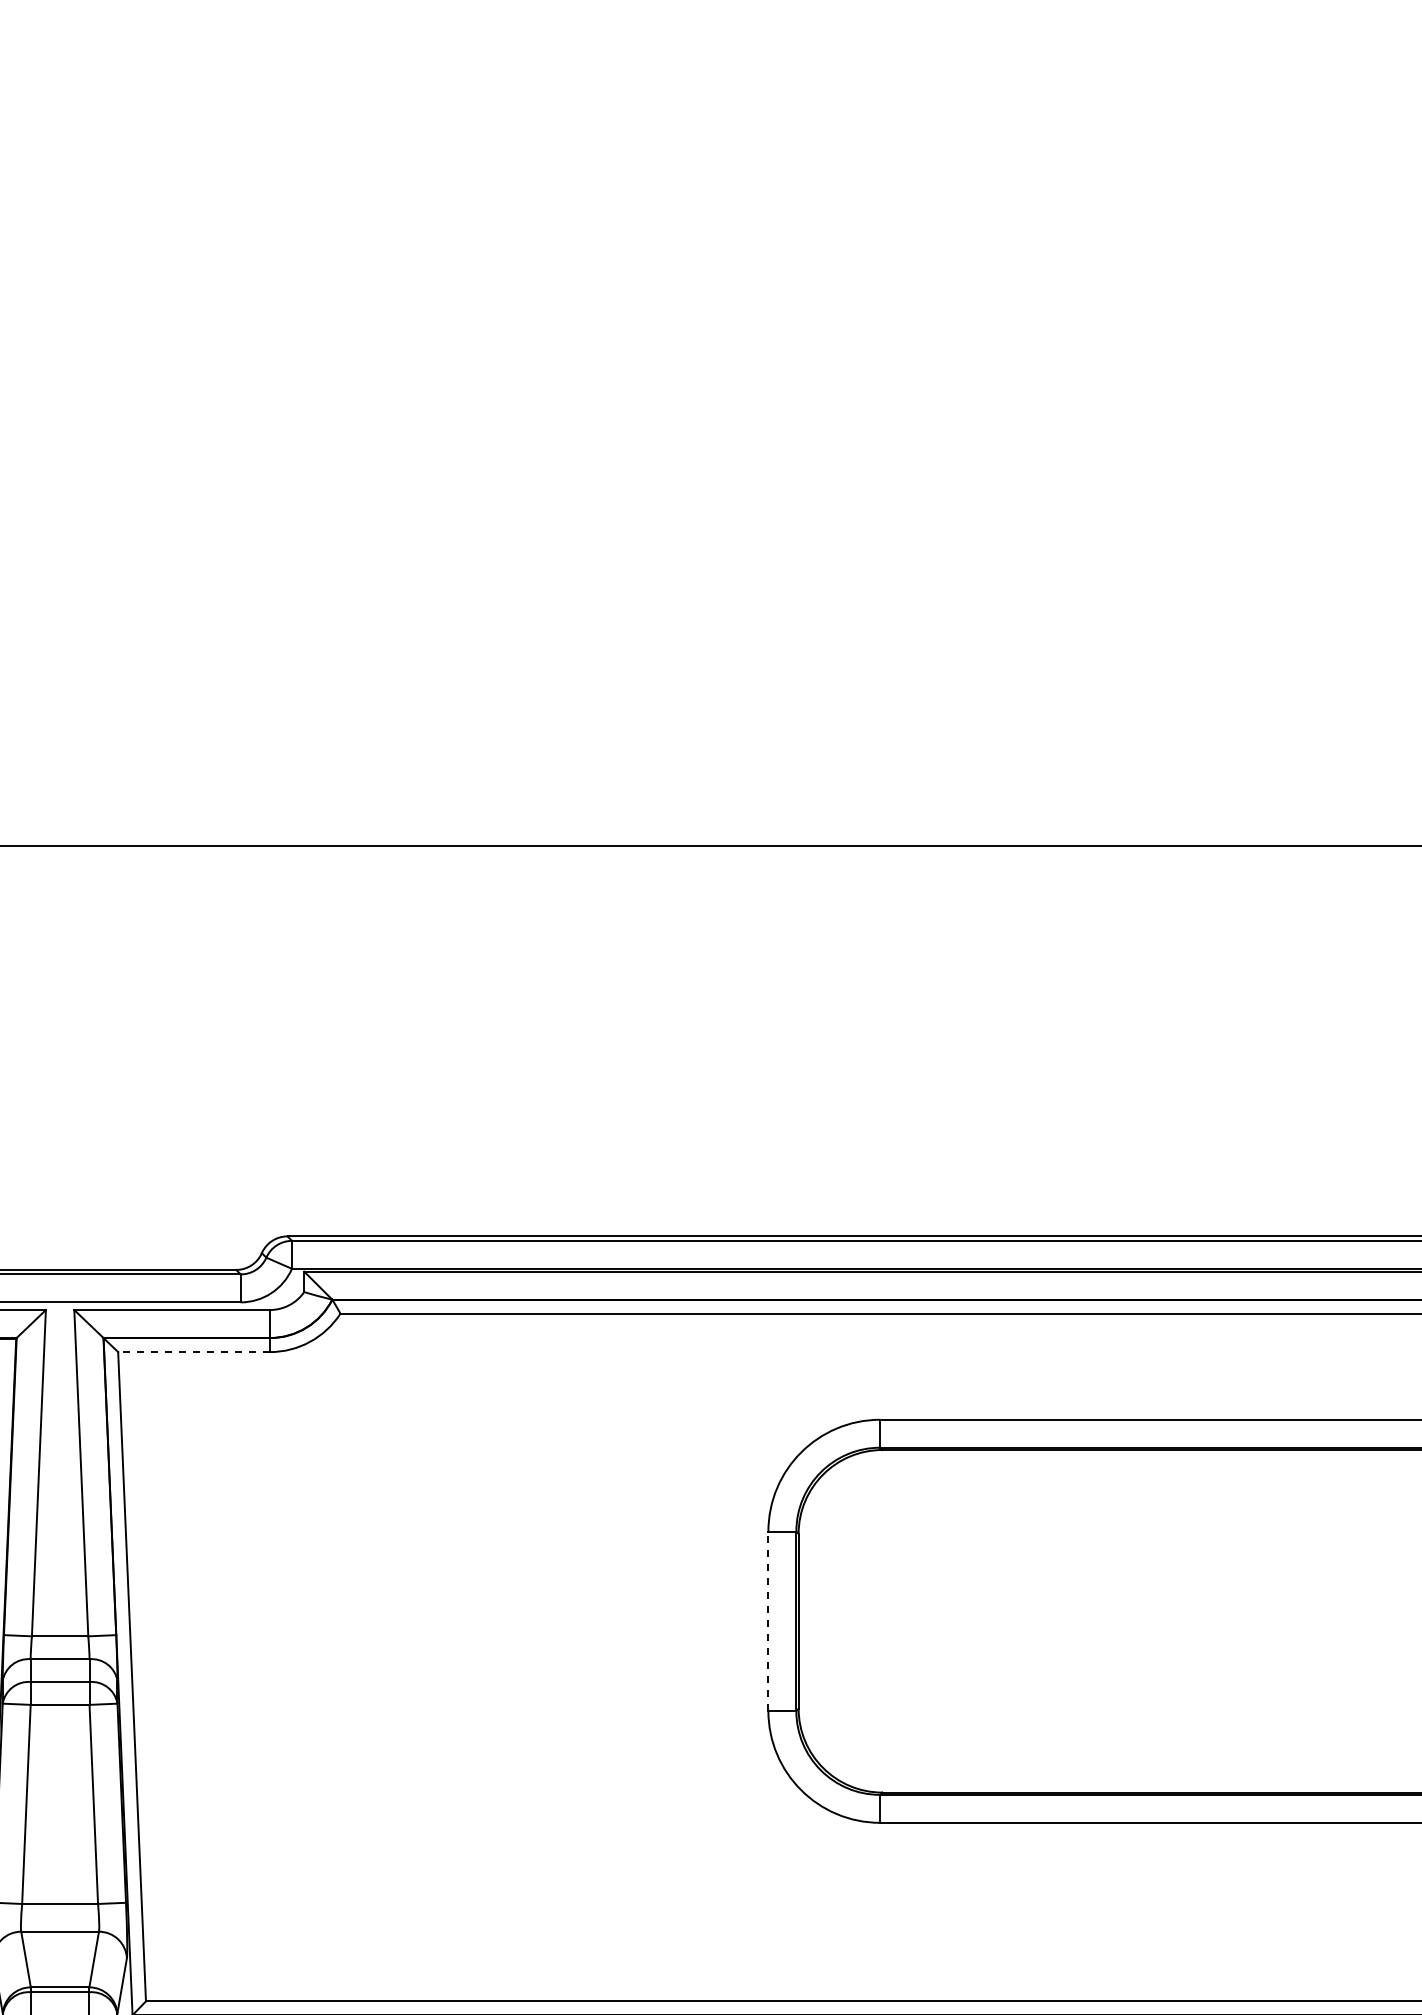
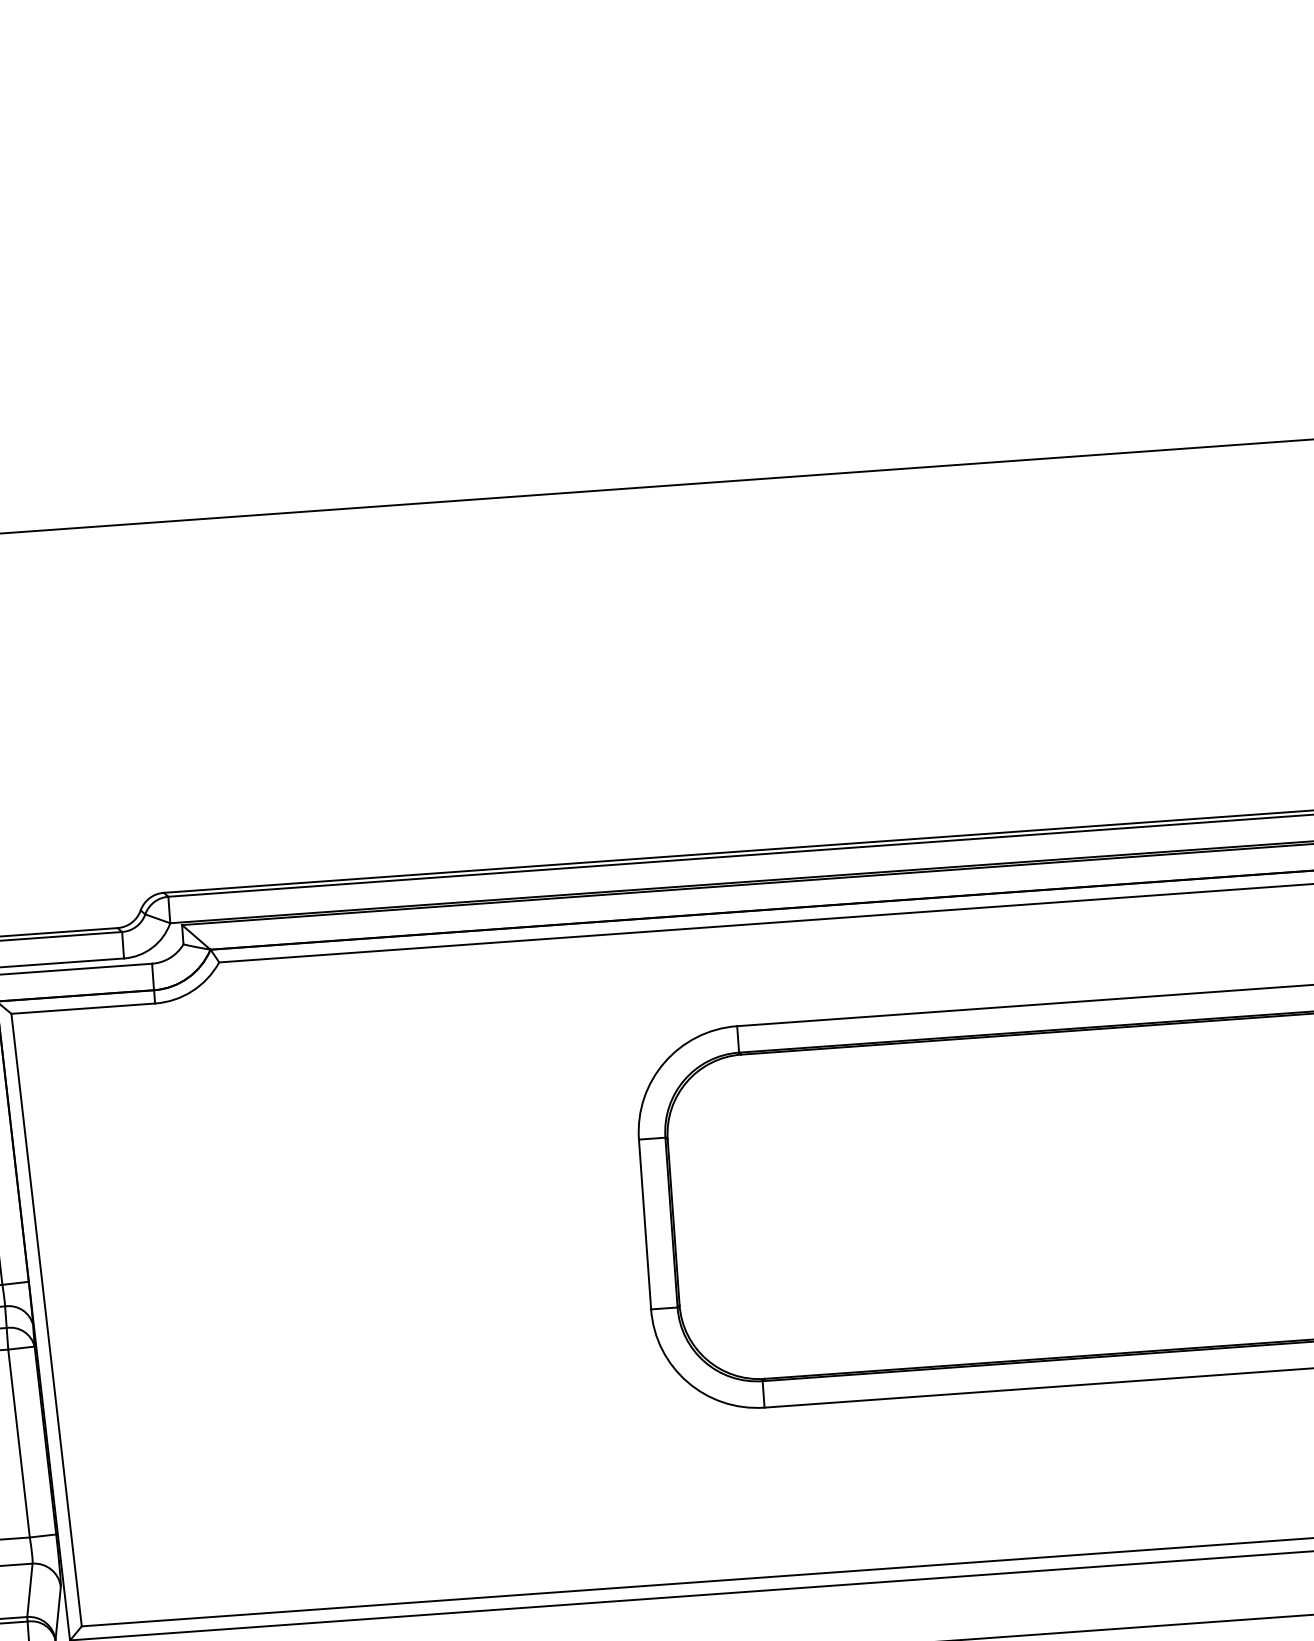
line: (194, 1352) -> (83, 1009), dashed -> solid
line: (768, 1621) -> (645, 1224), dashed -> solid

